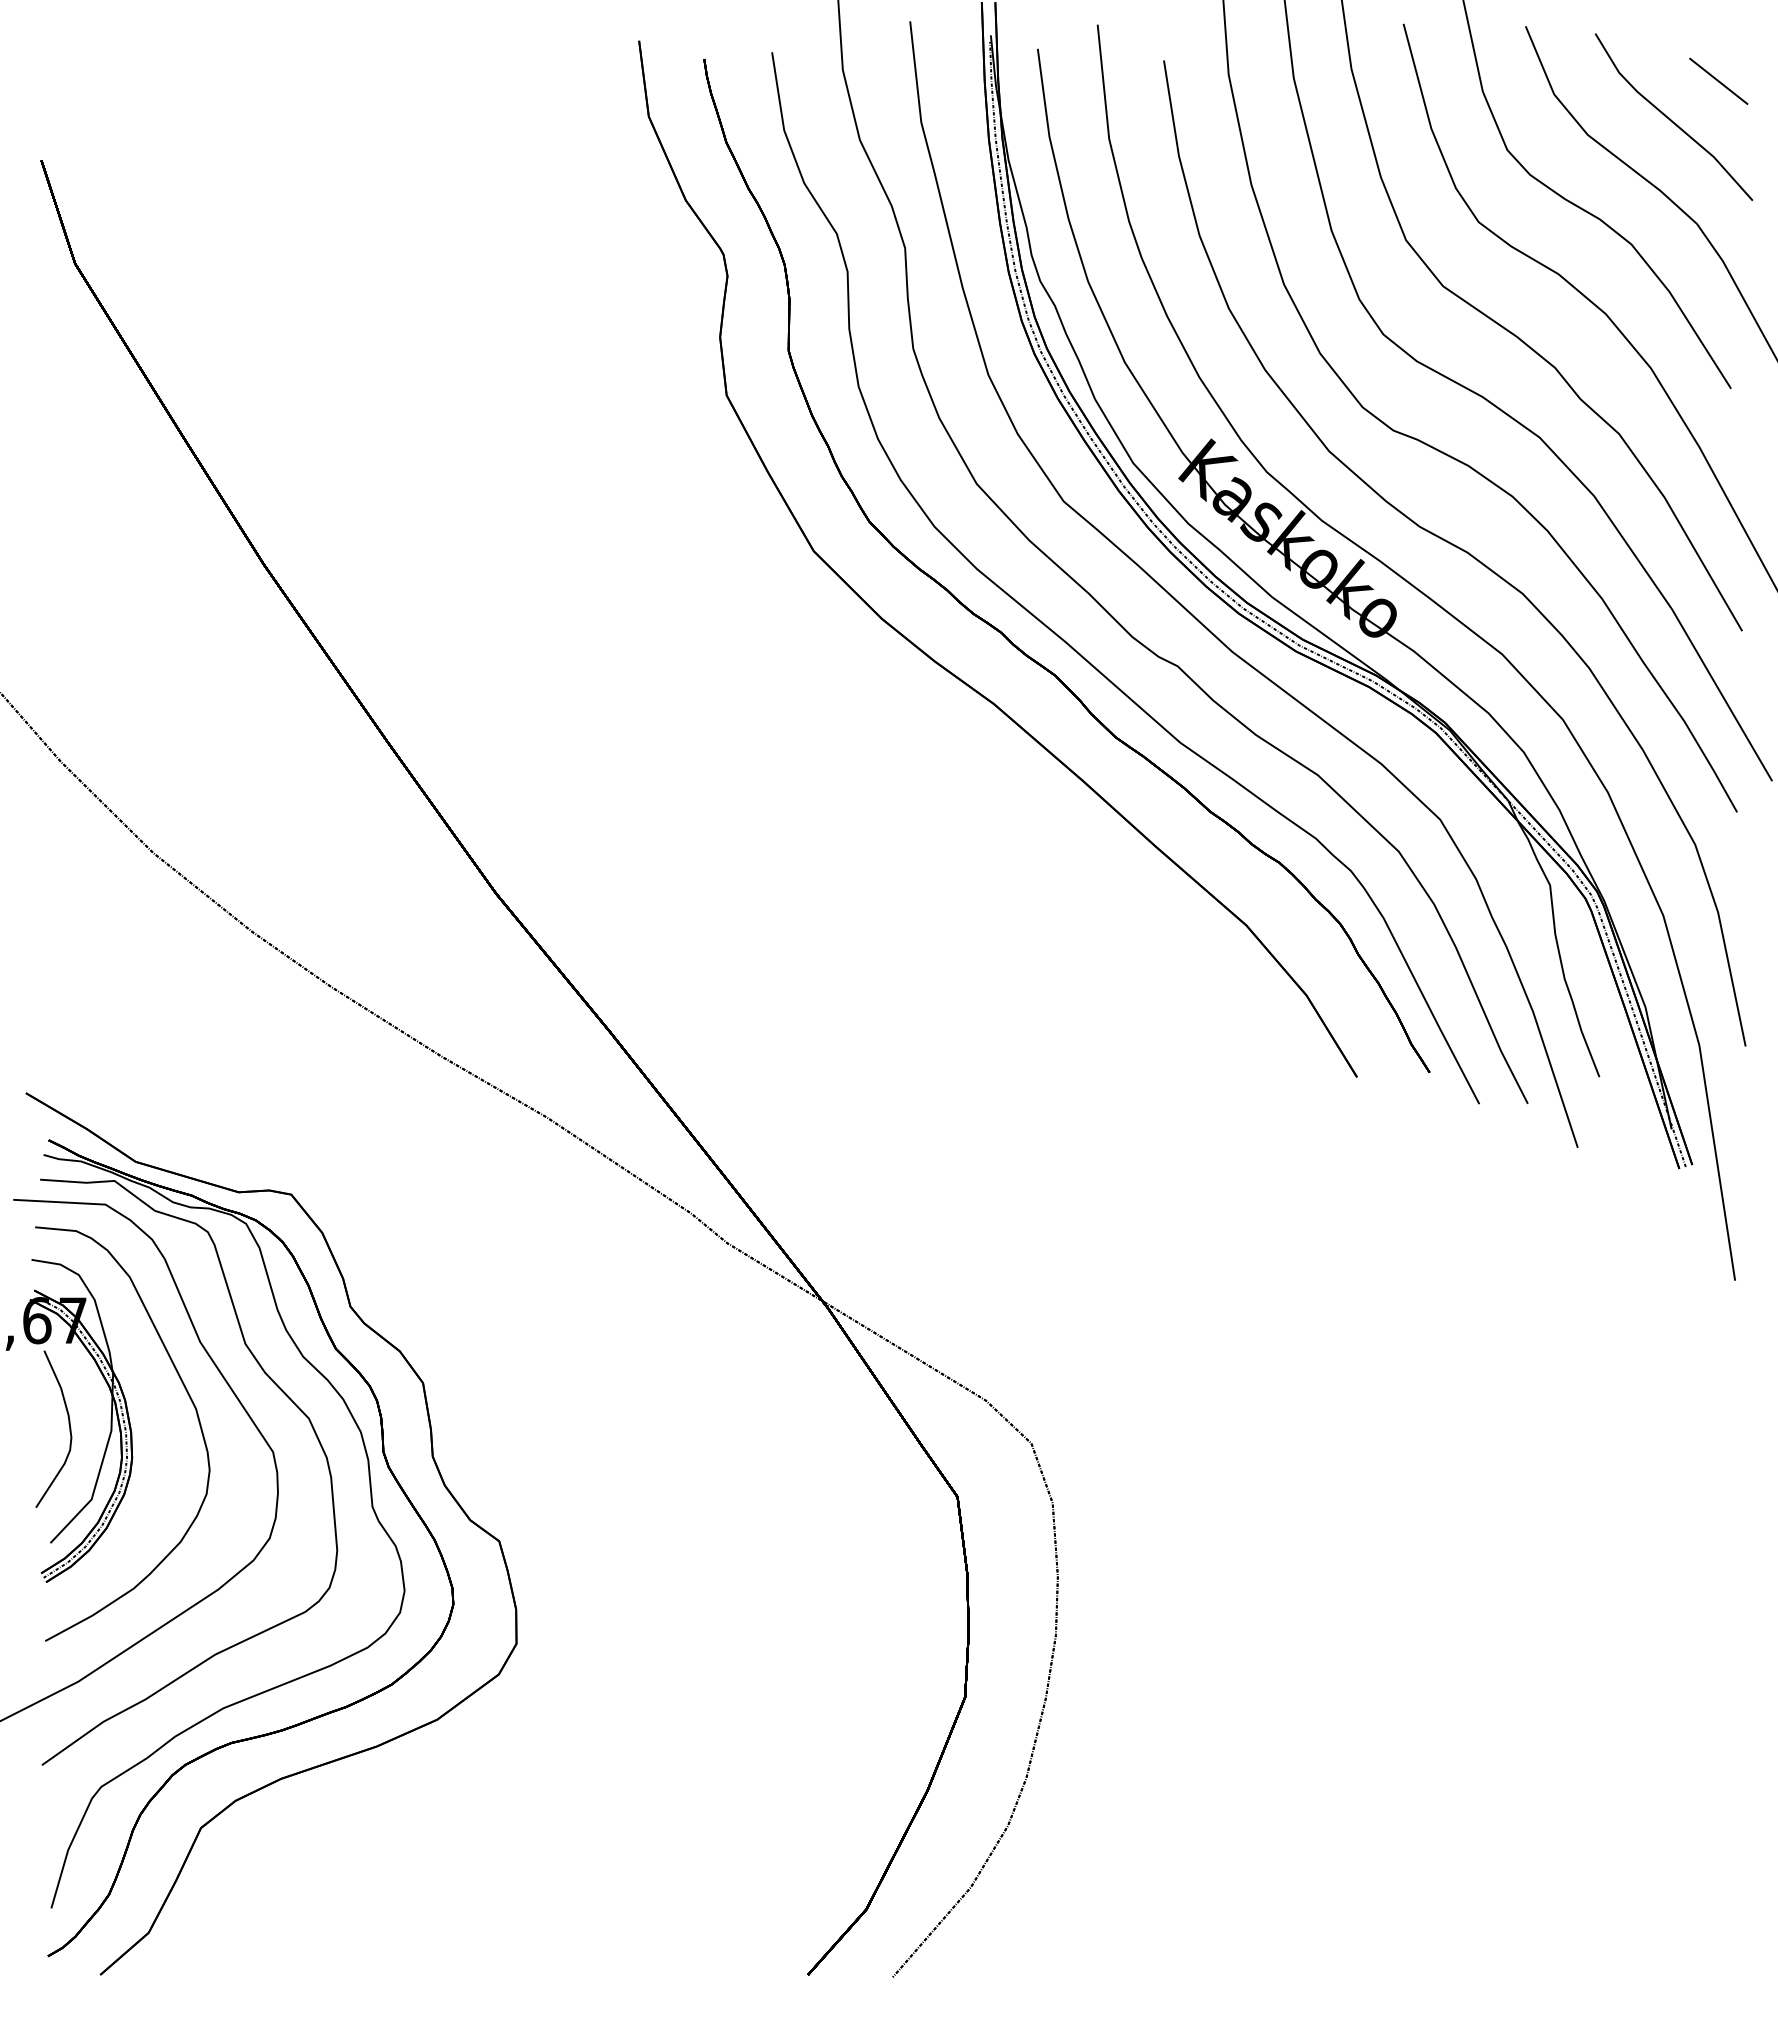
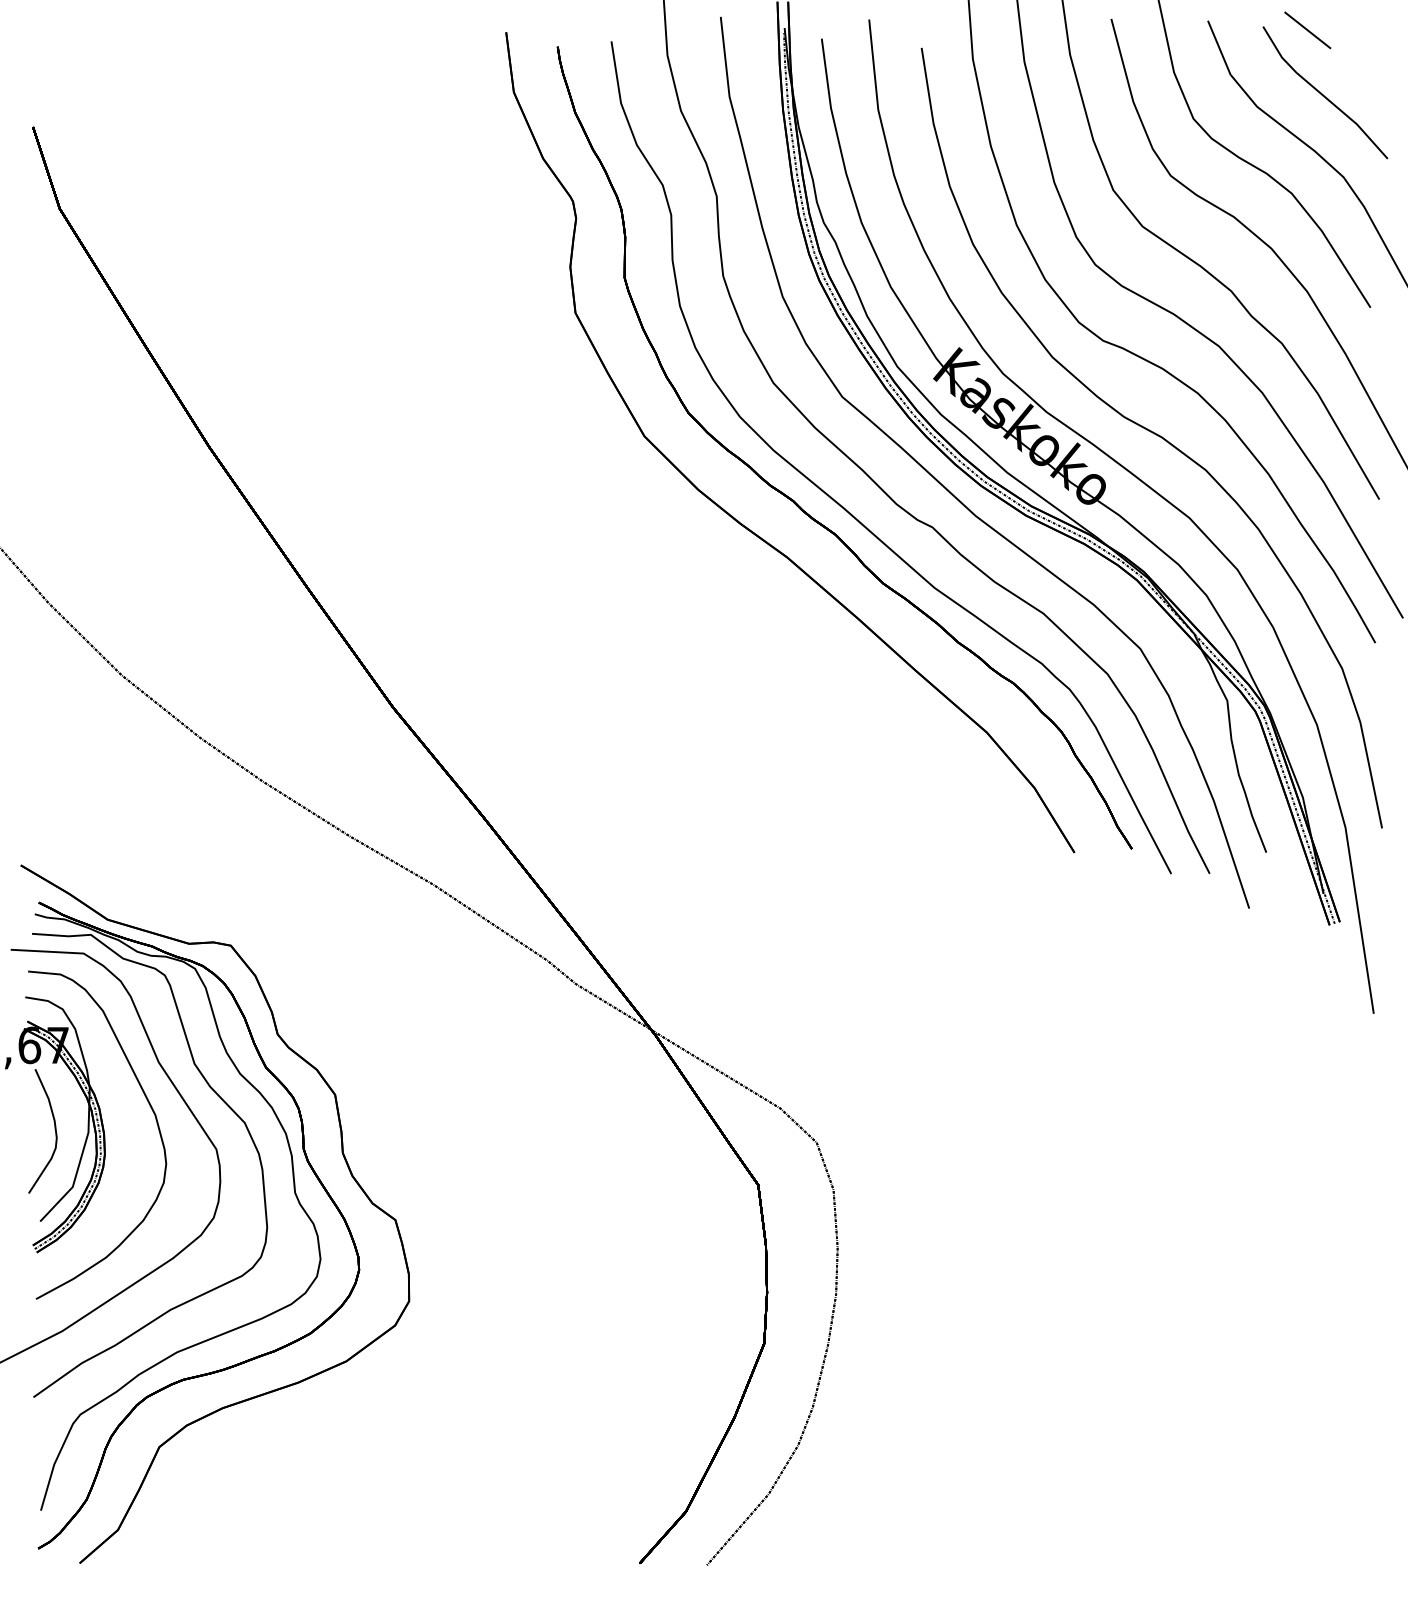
line: (1718, 80) -> (1307, 29), moved

